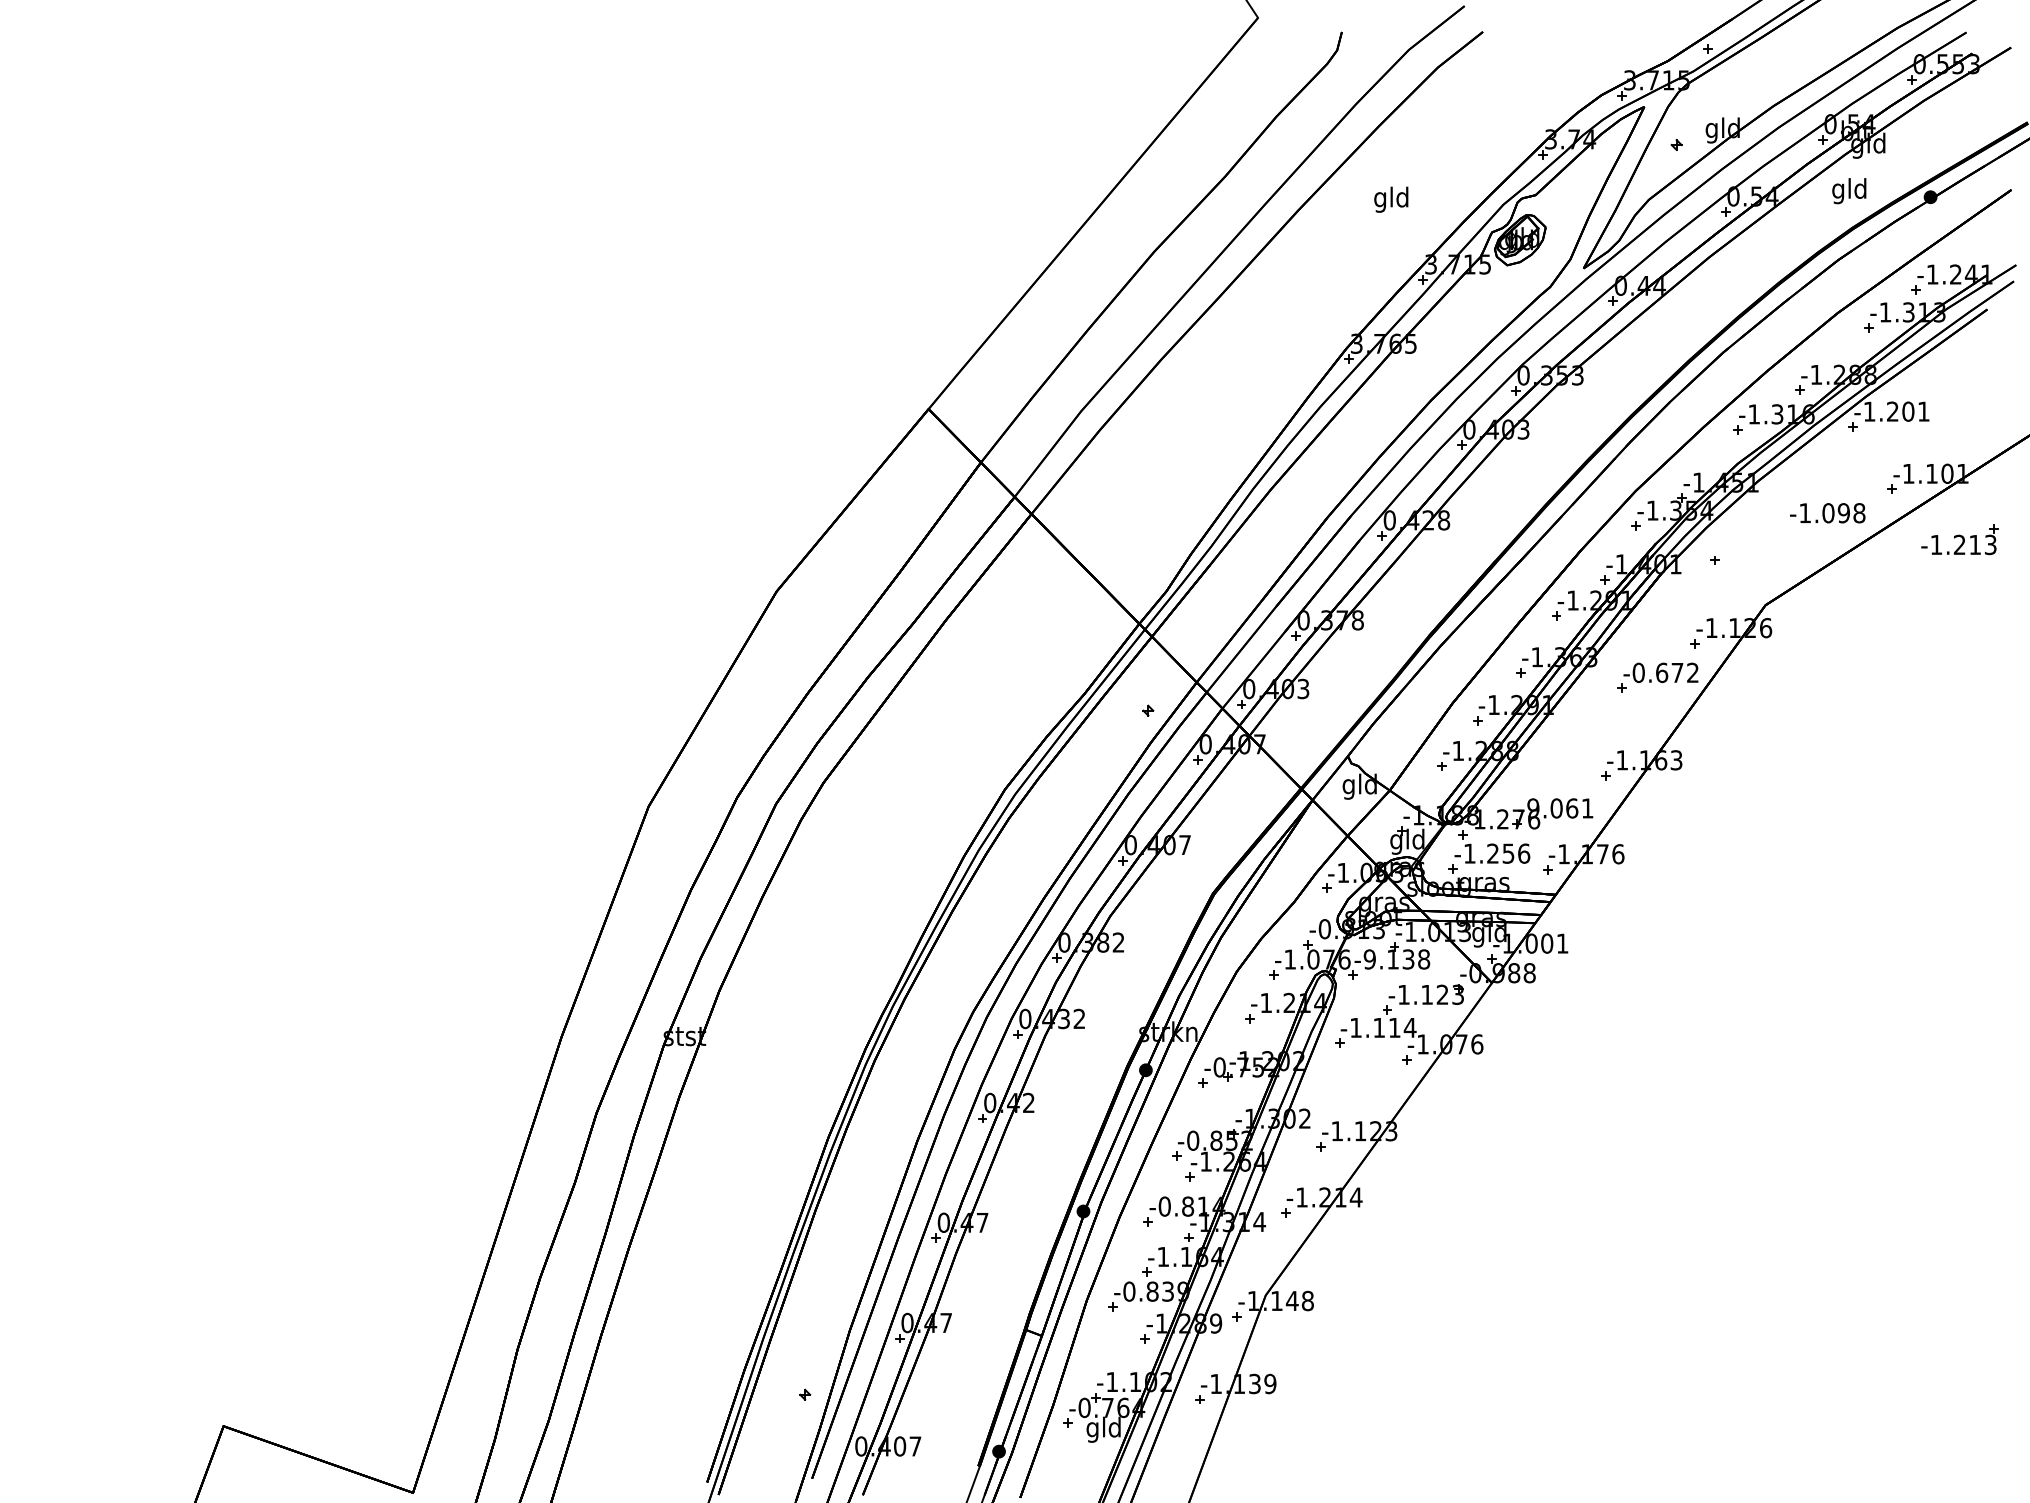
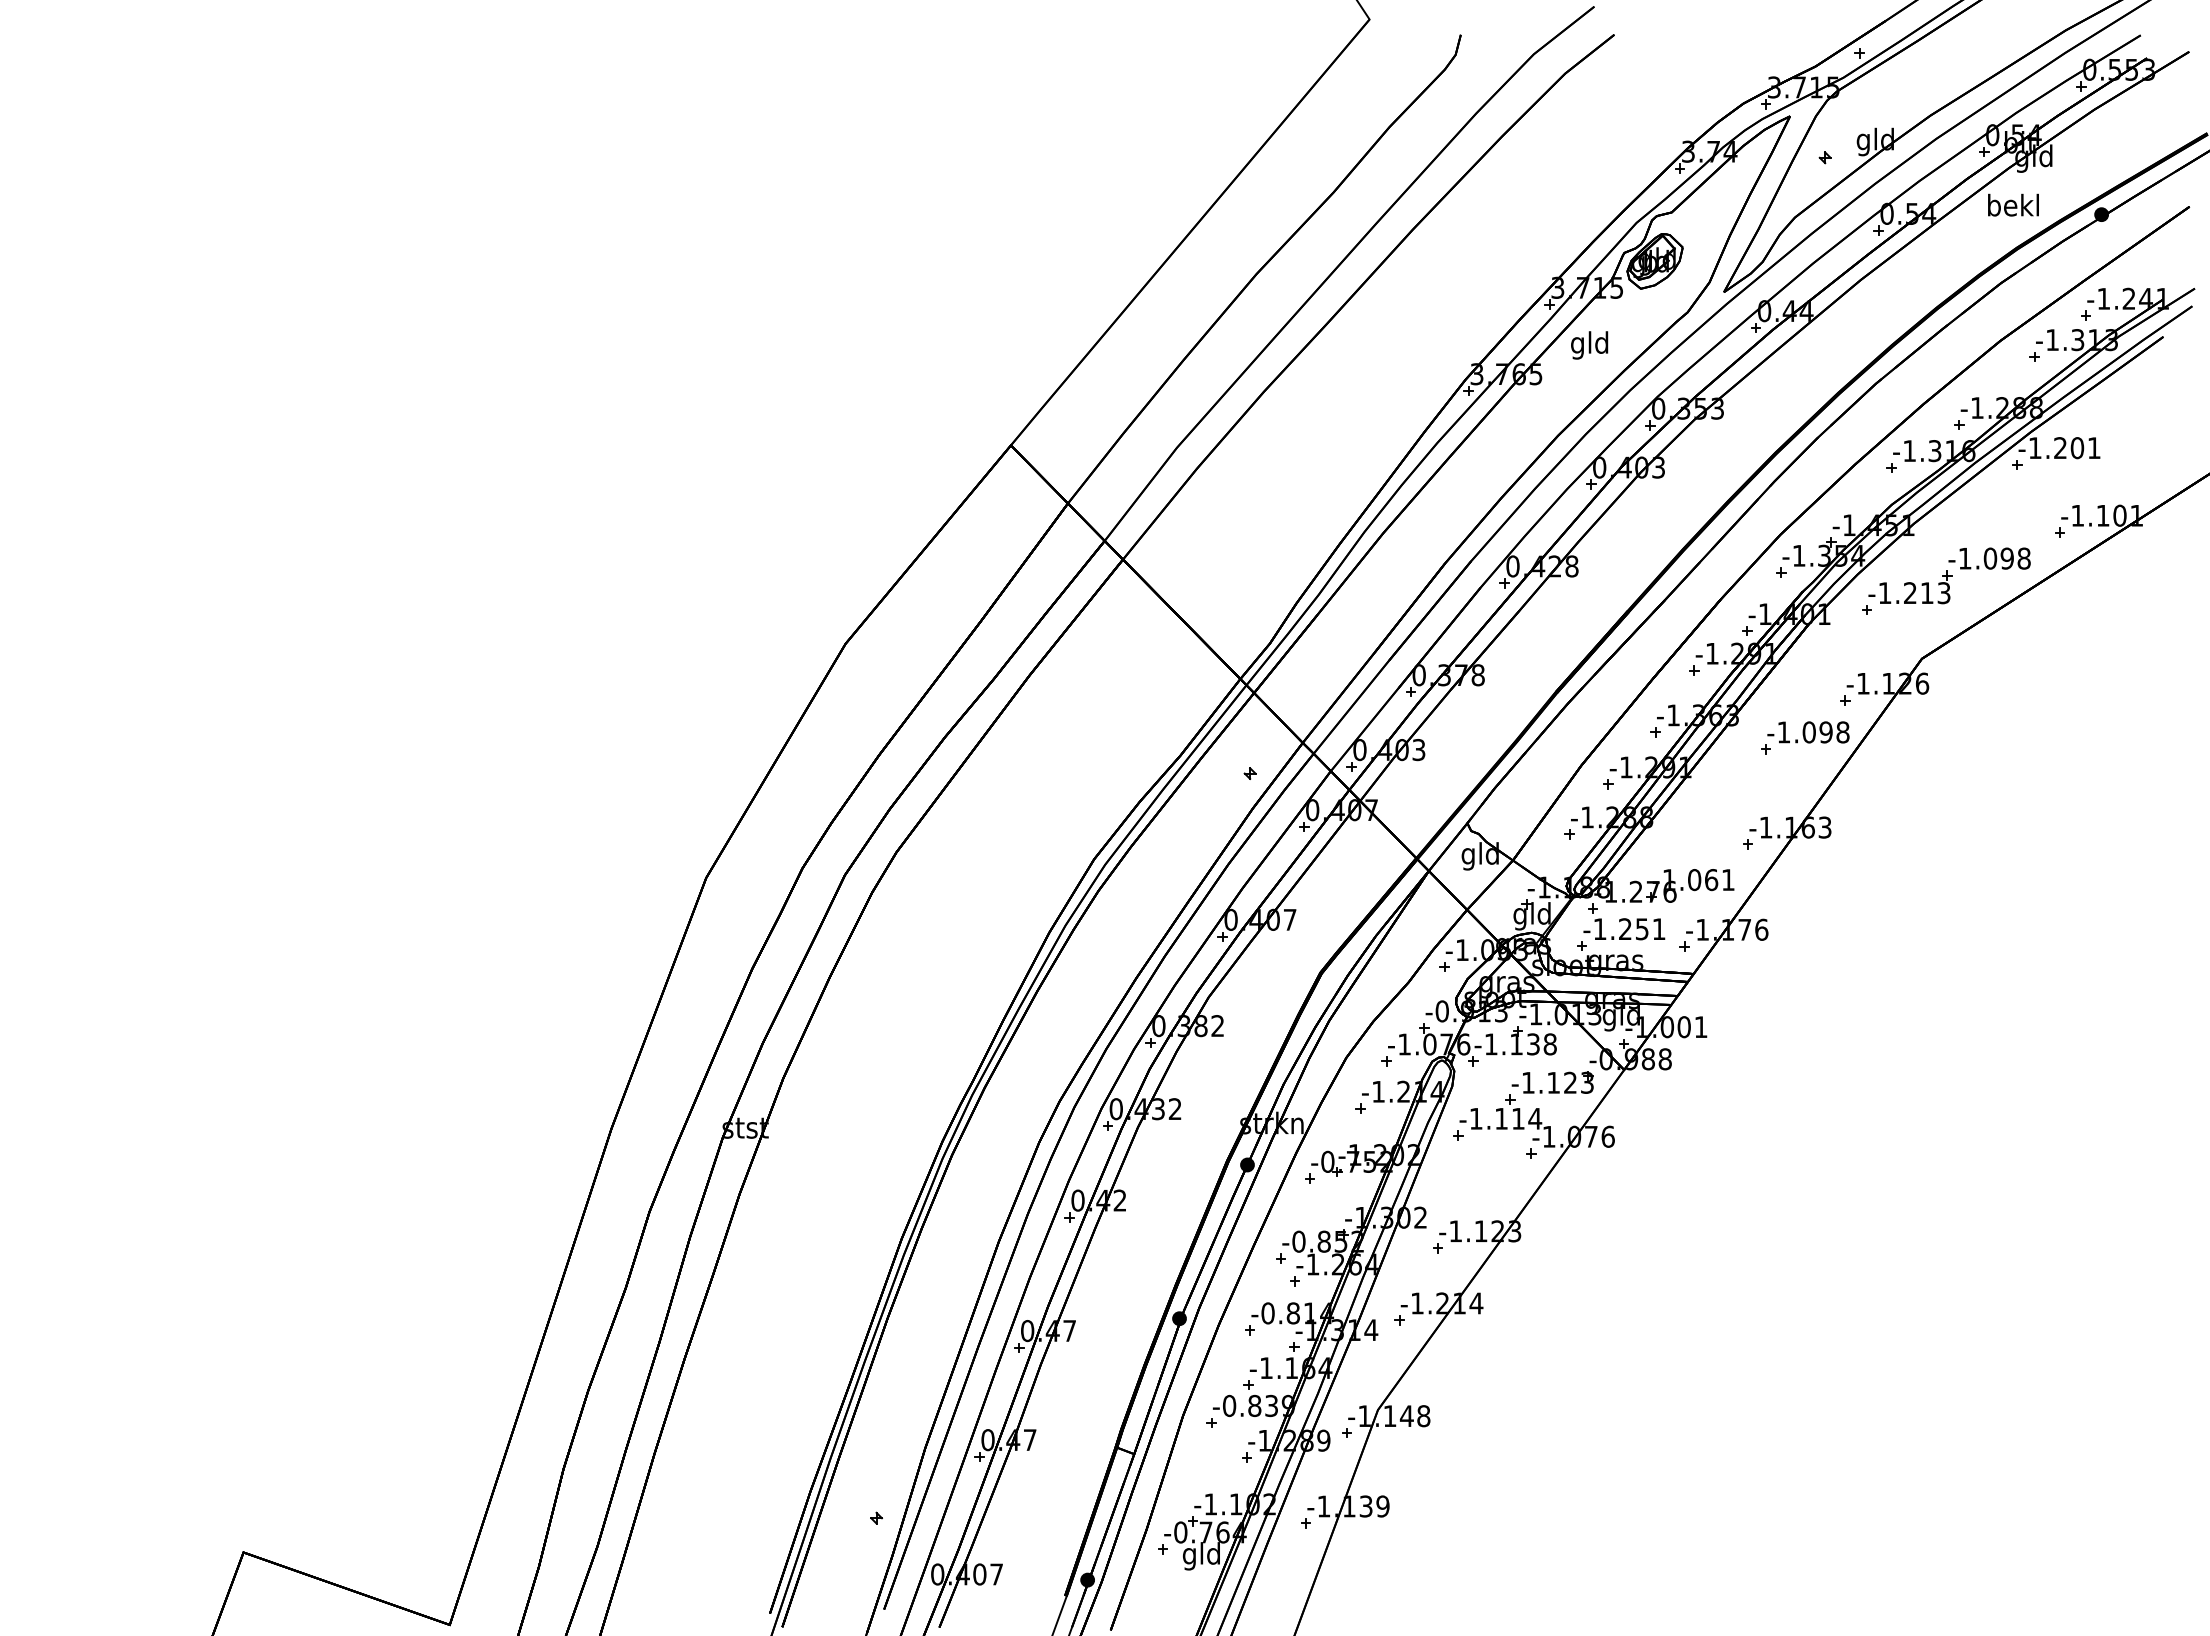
text: (1849, 190) -> (2013, 207), gld -> bekl
text: (1391, 199) -> (1589, 345), moved
part: (1959, 539) -> (1910, 587), moved
text: (1665, 672) -> (1813, 732), -0.672 -> -1.098
text: (1532, 808) -> (1668, 879), -9.061 -> -1.061
text: (1523, 853) -> (1658, 929), -1.256 -> -1.251
text: (1369, 959) -> (1490, 1044), -9.138 -> -1.138

